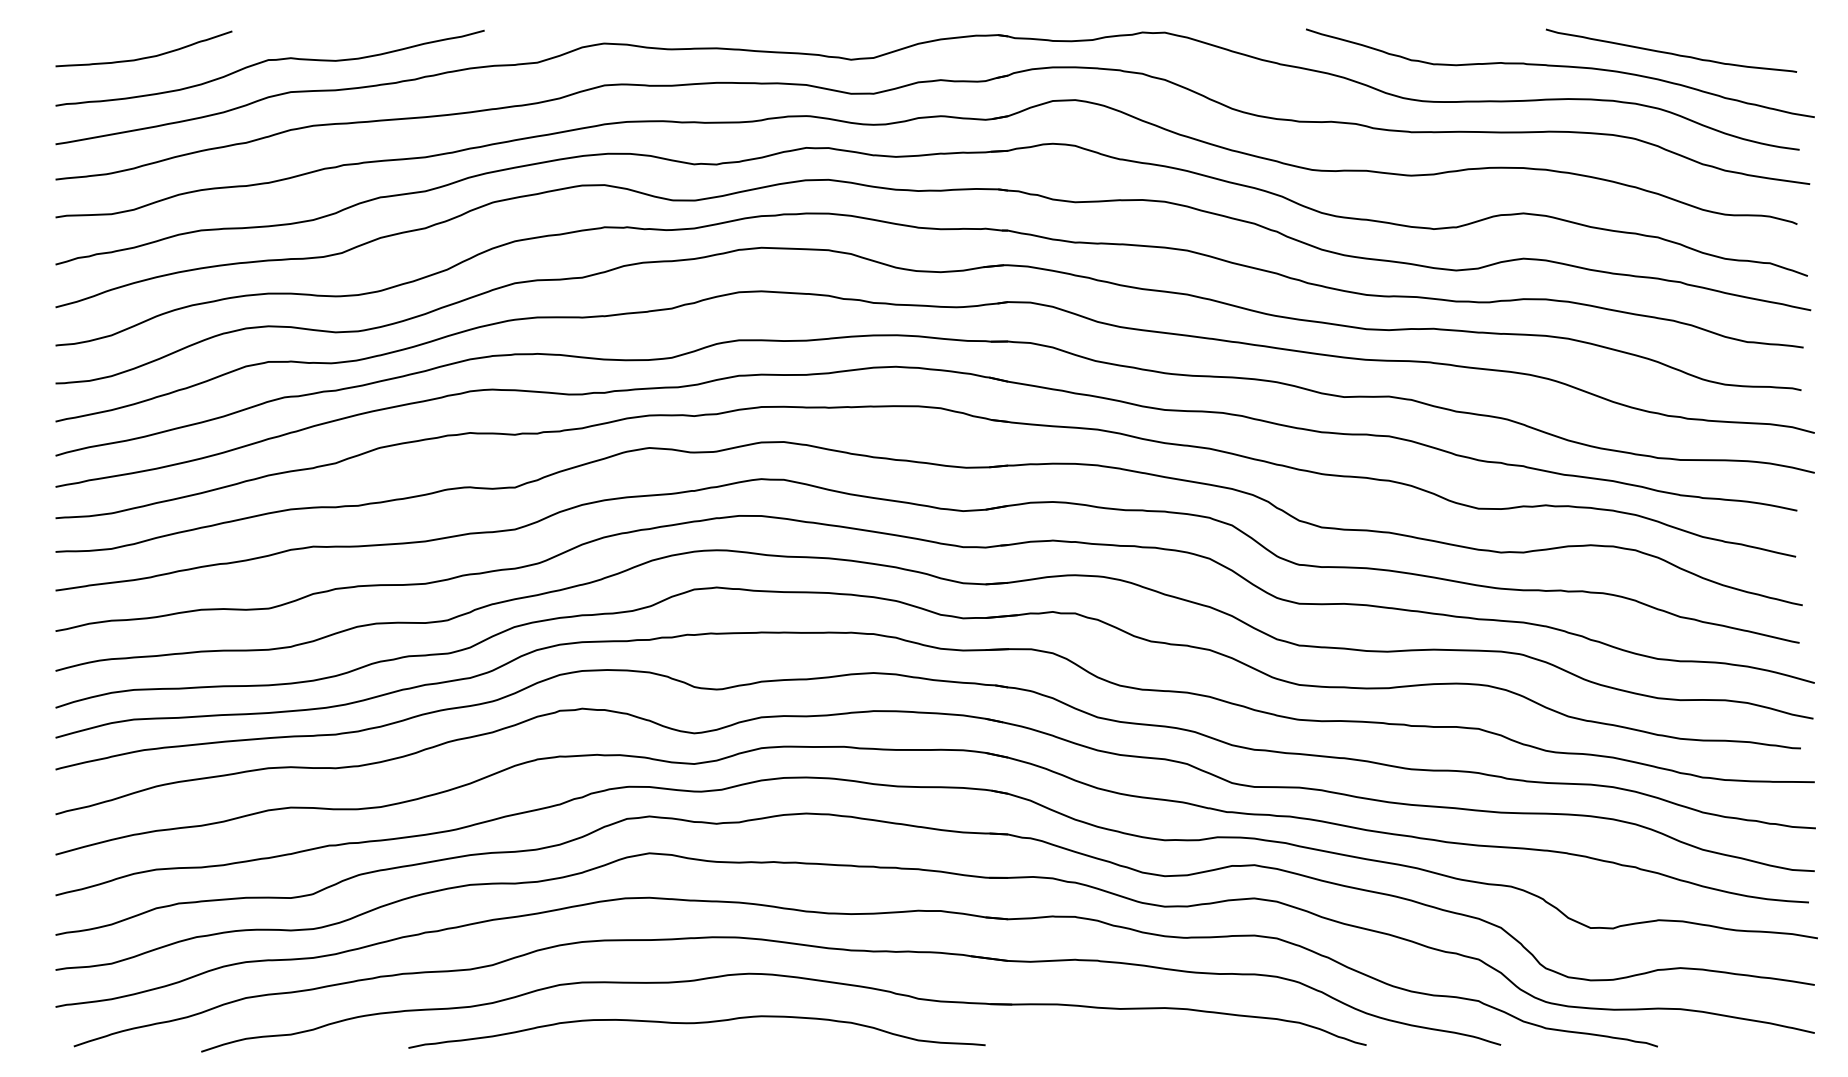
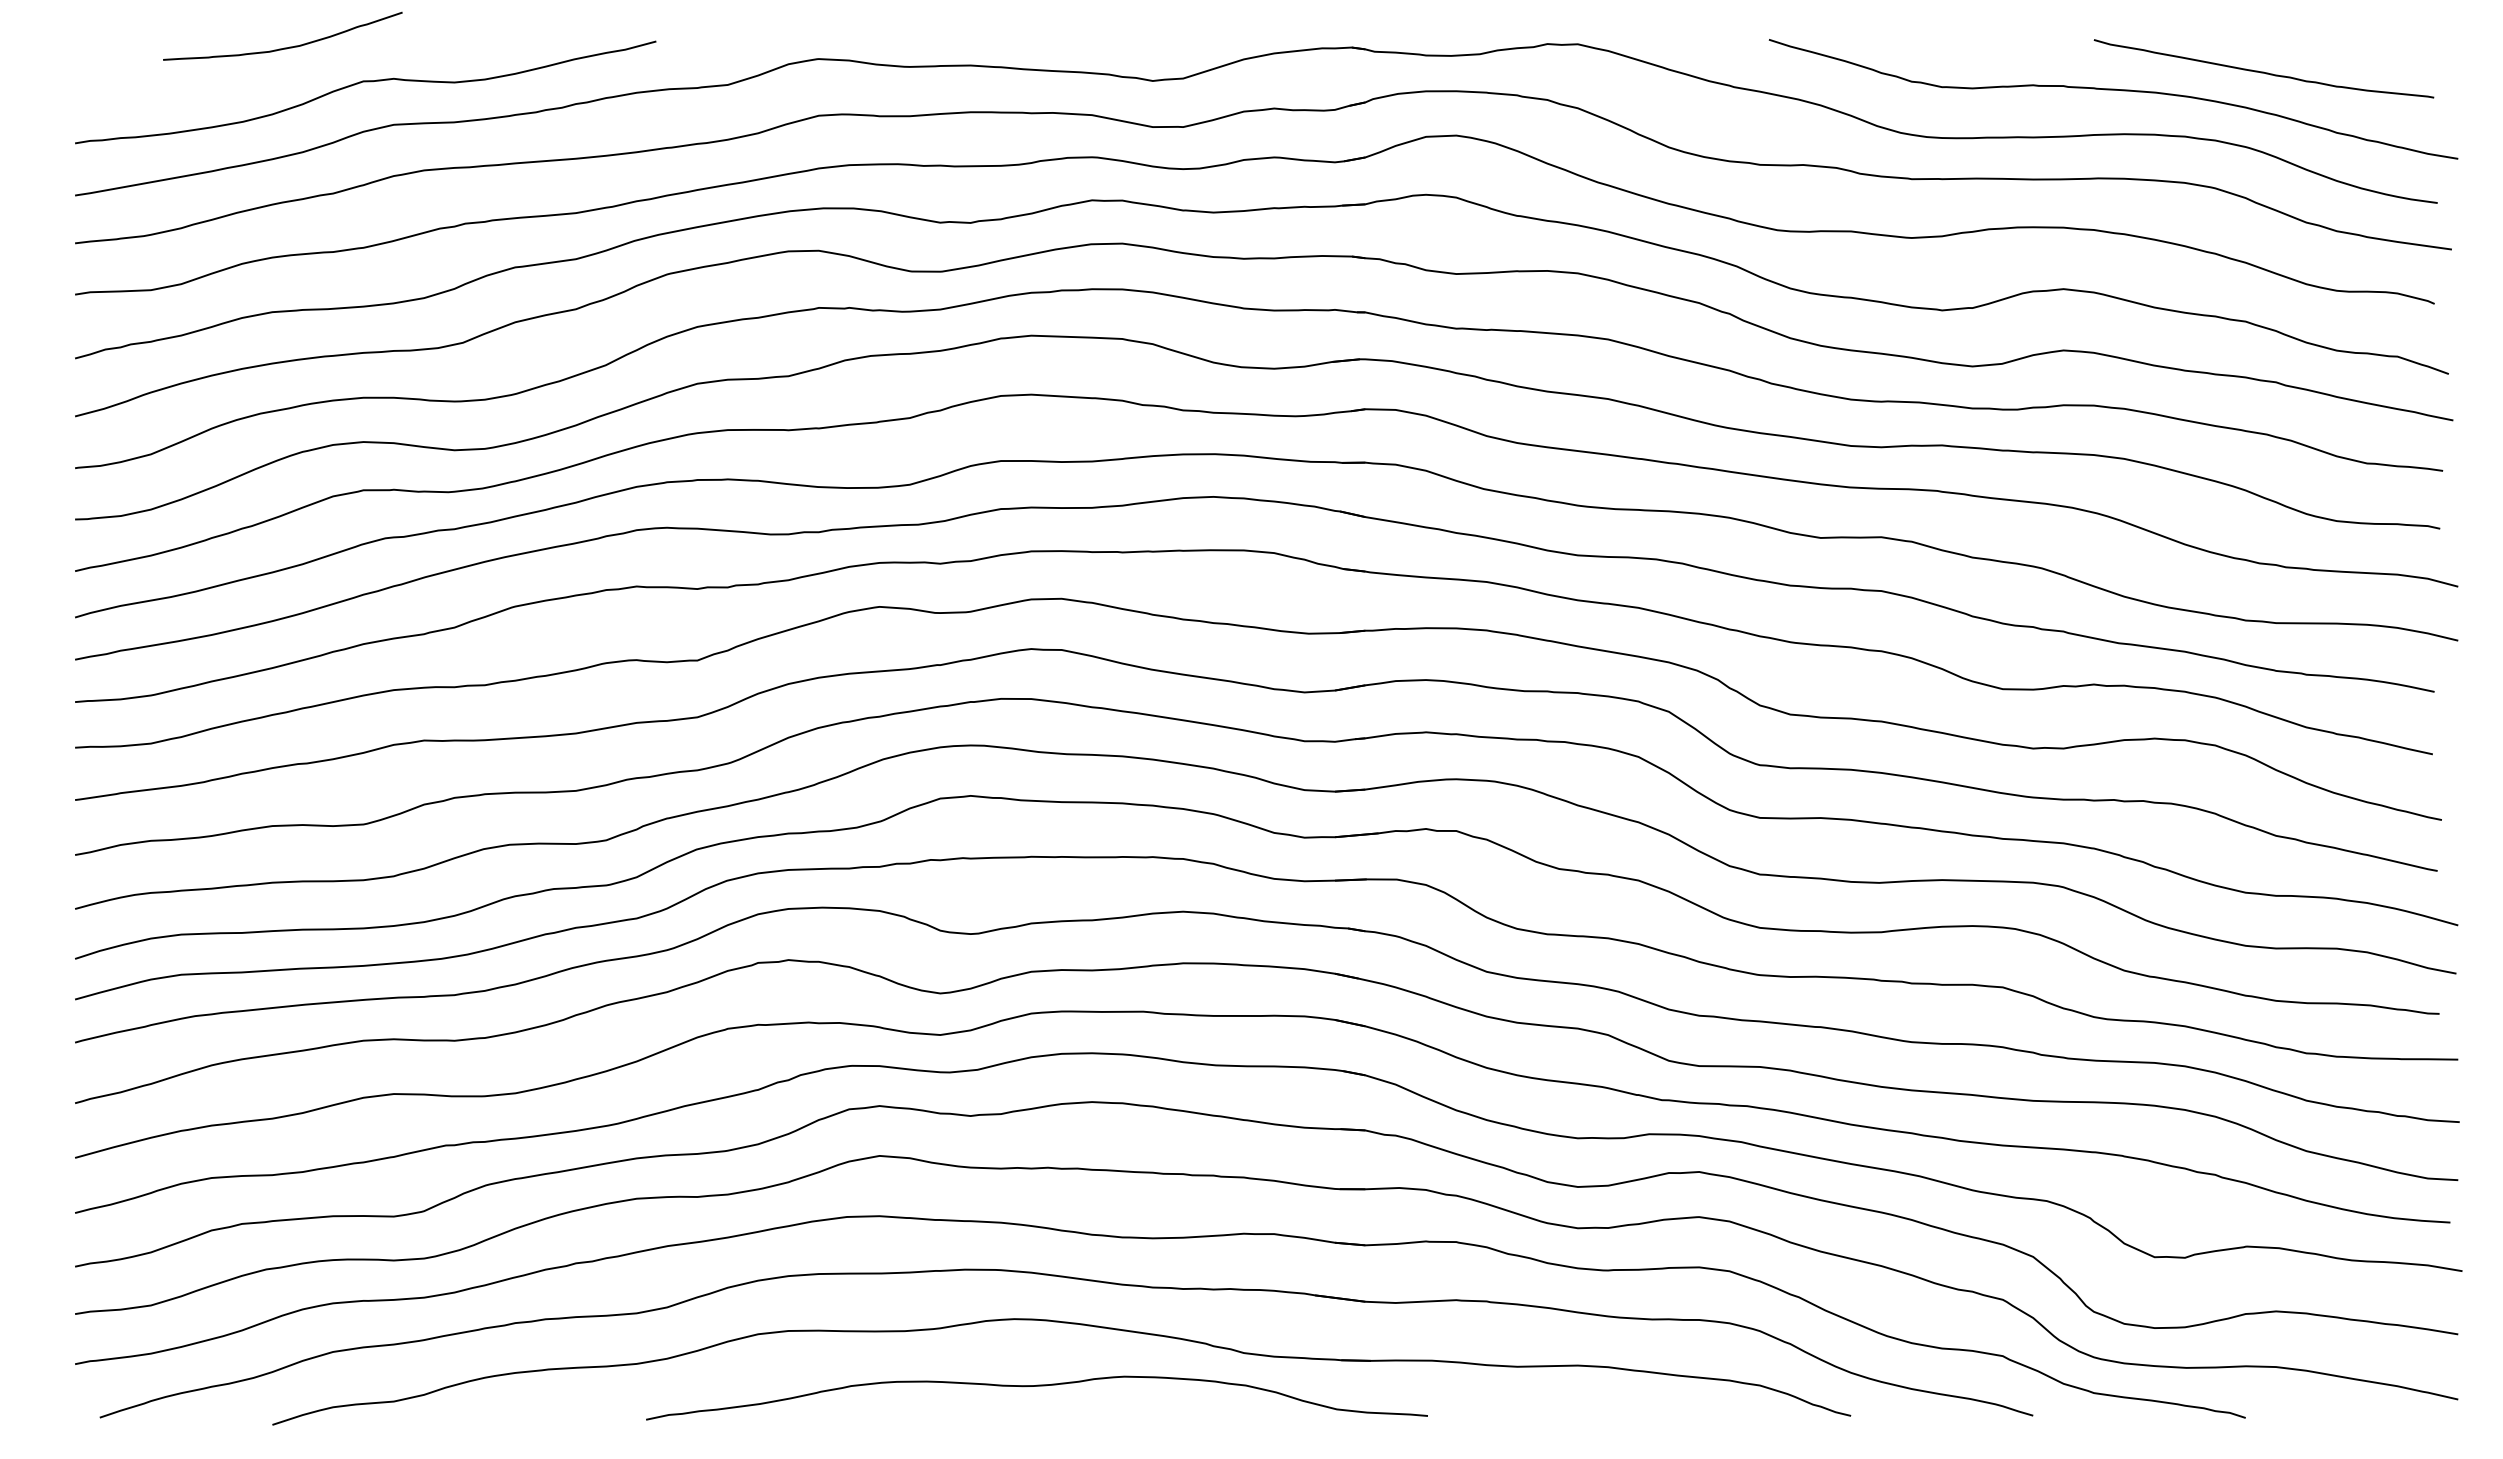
curve: (145, 57) -> (284, 47), moved
curve: (696, 1023) -> (1036, 1386), moved

